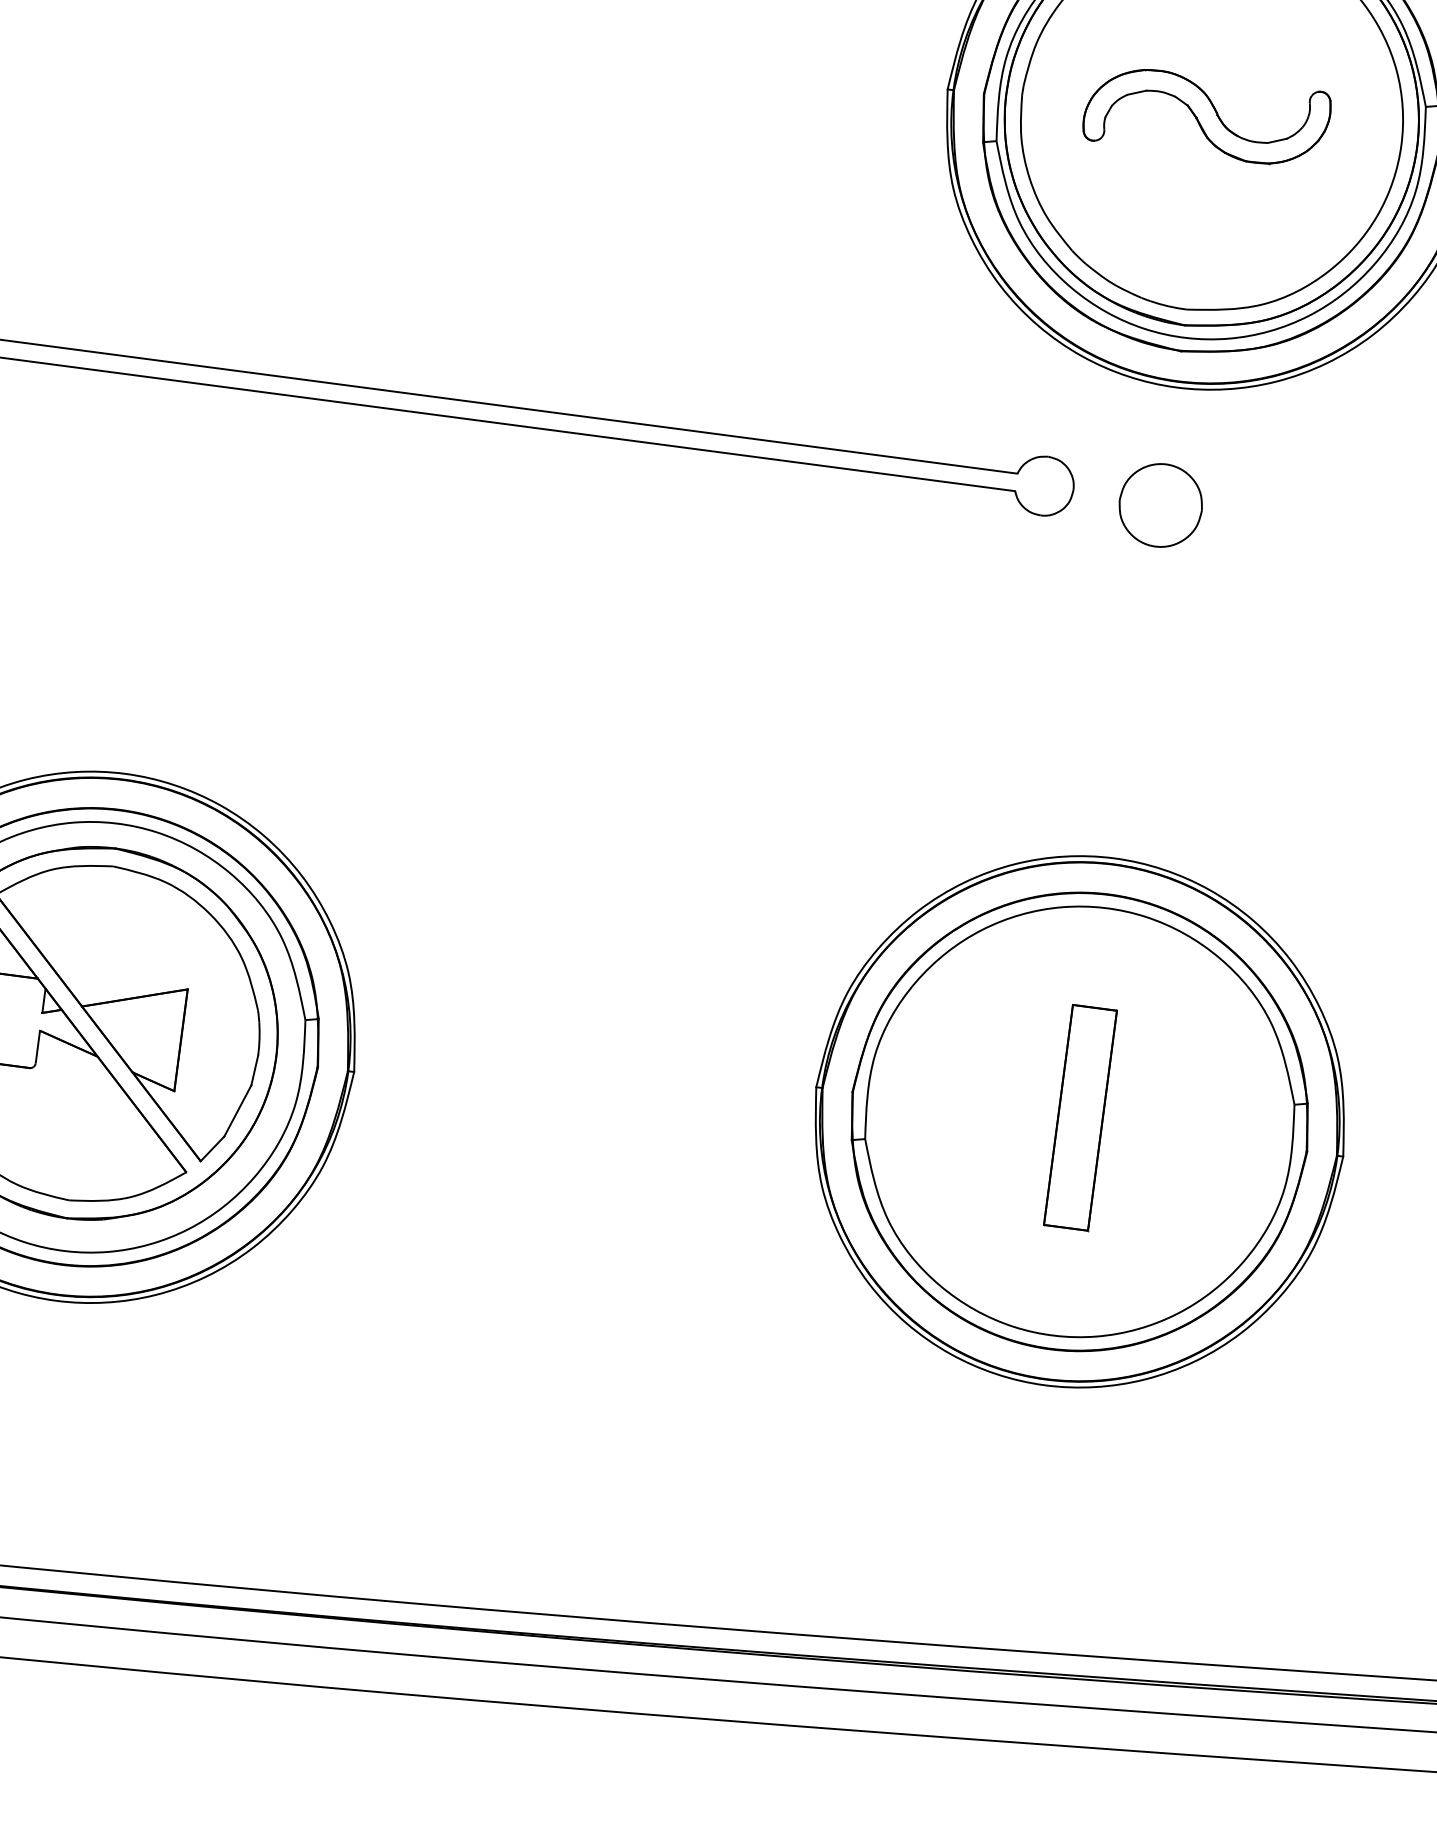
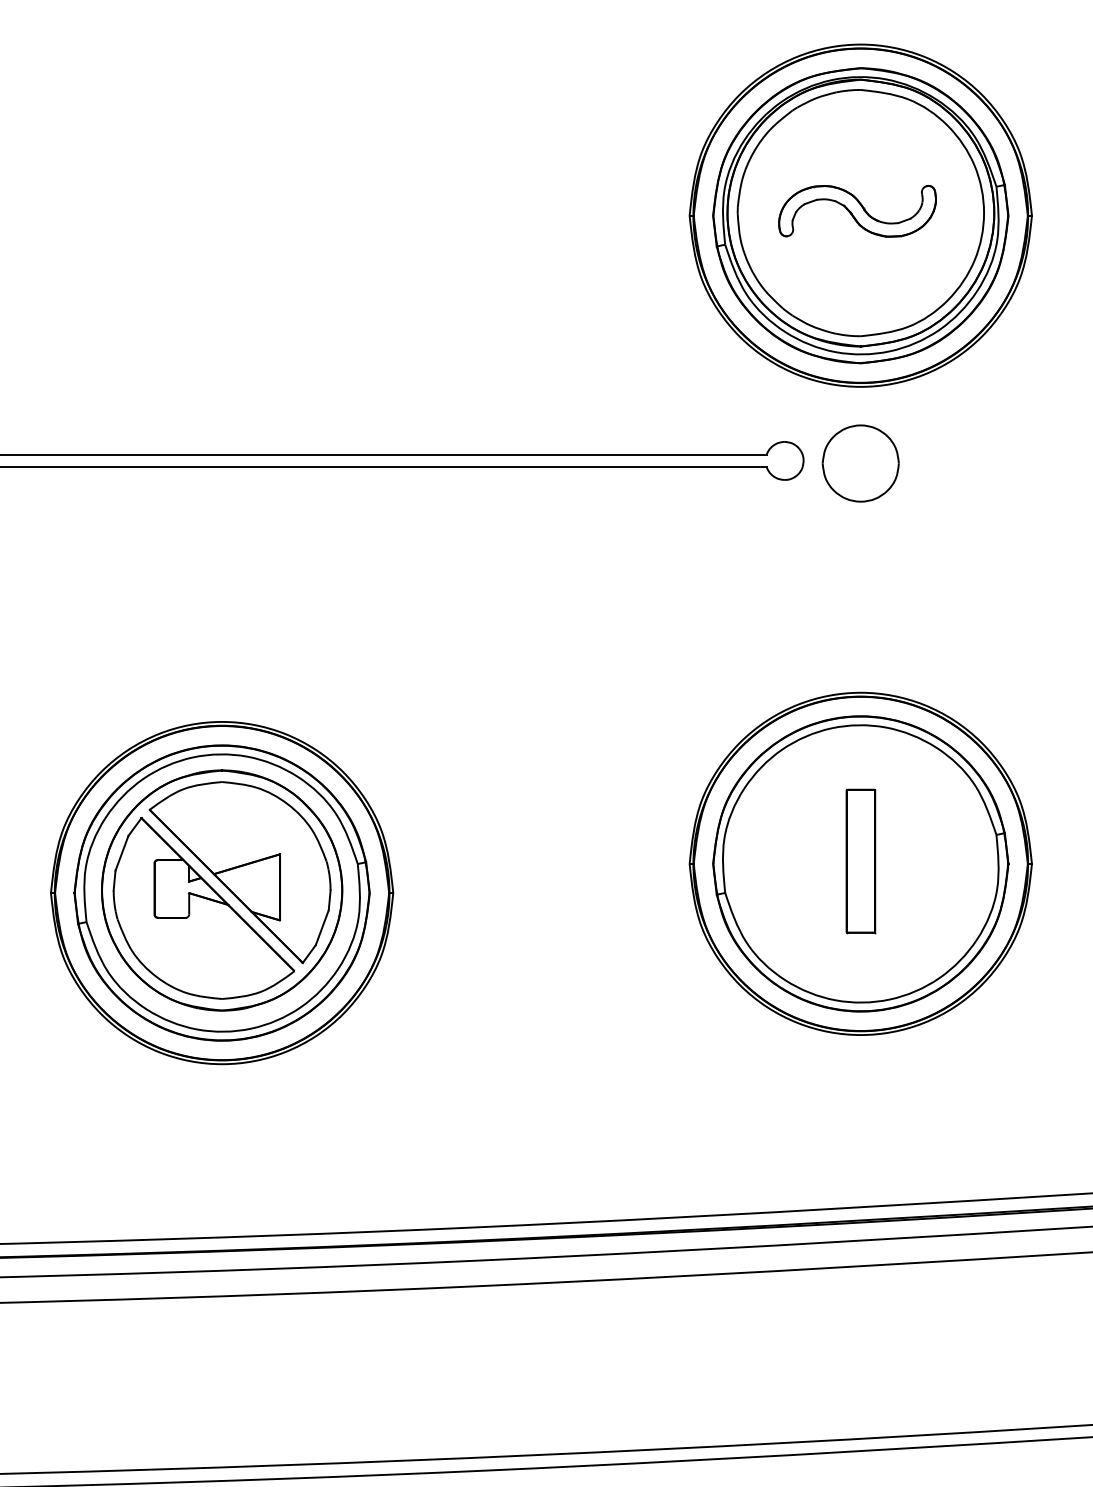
part: (1160, 505) -> (860, 463), size x1.43

